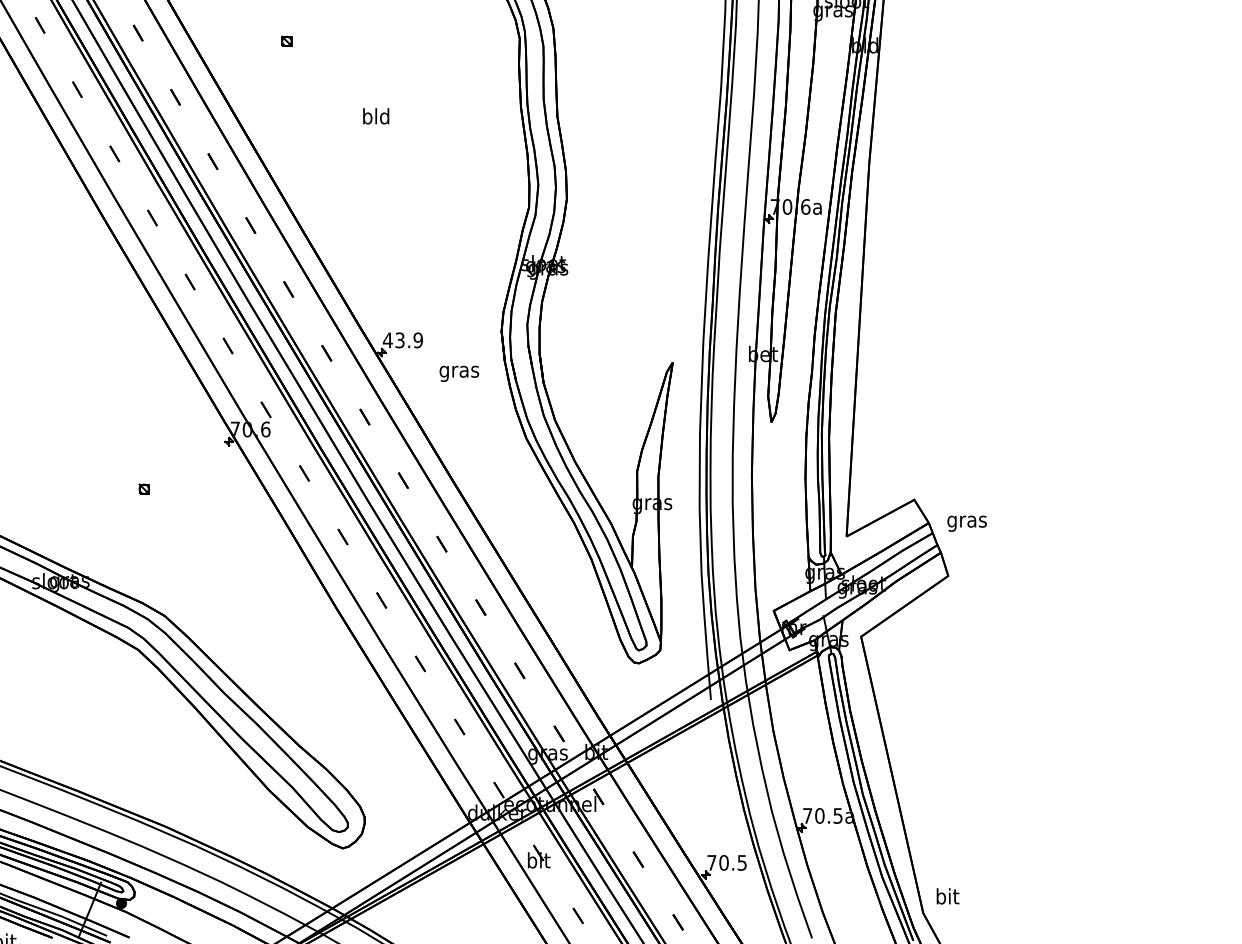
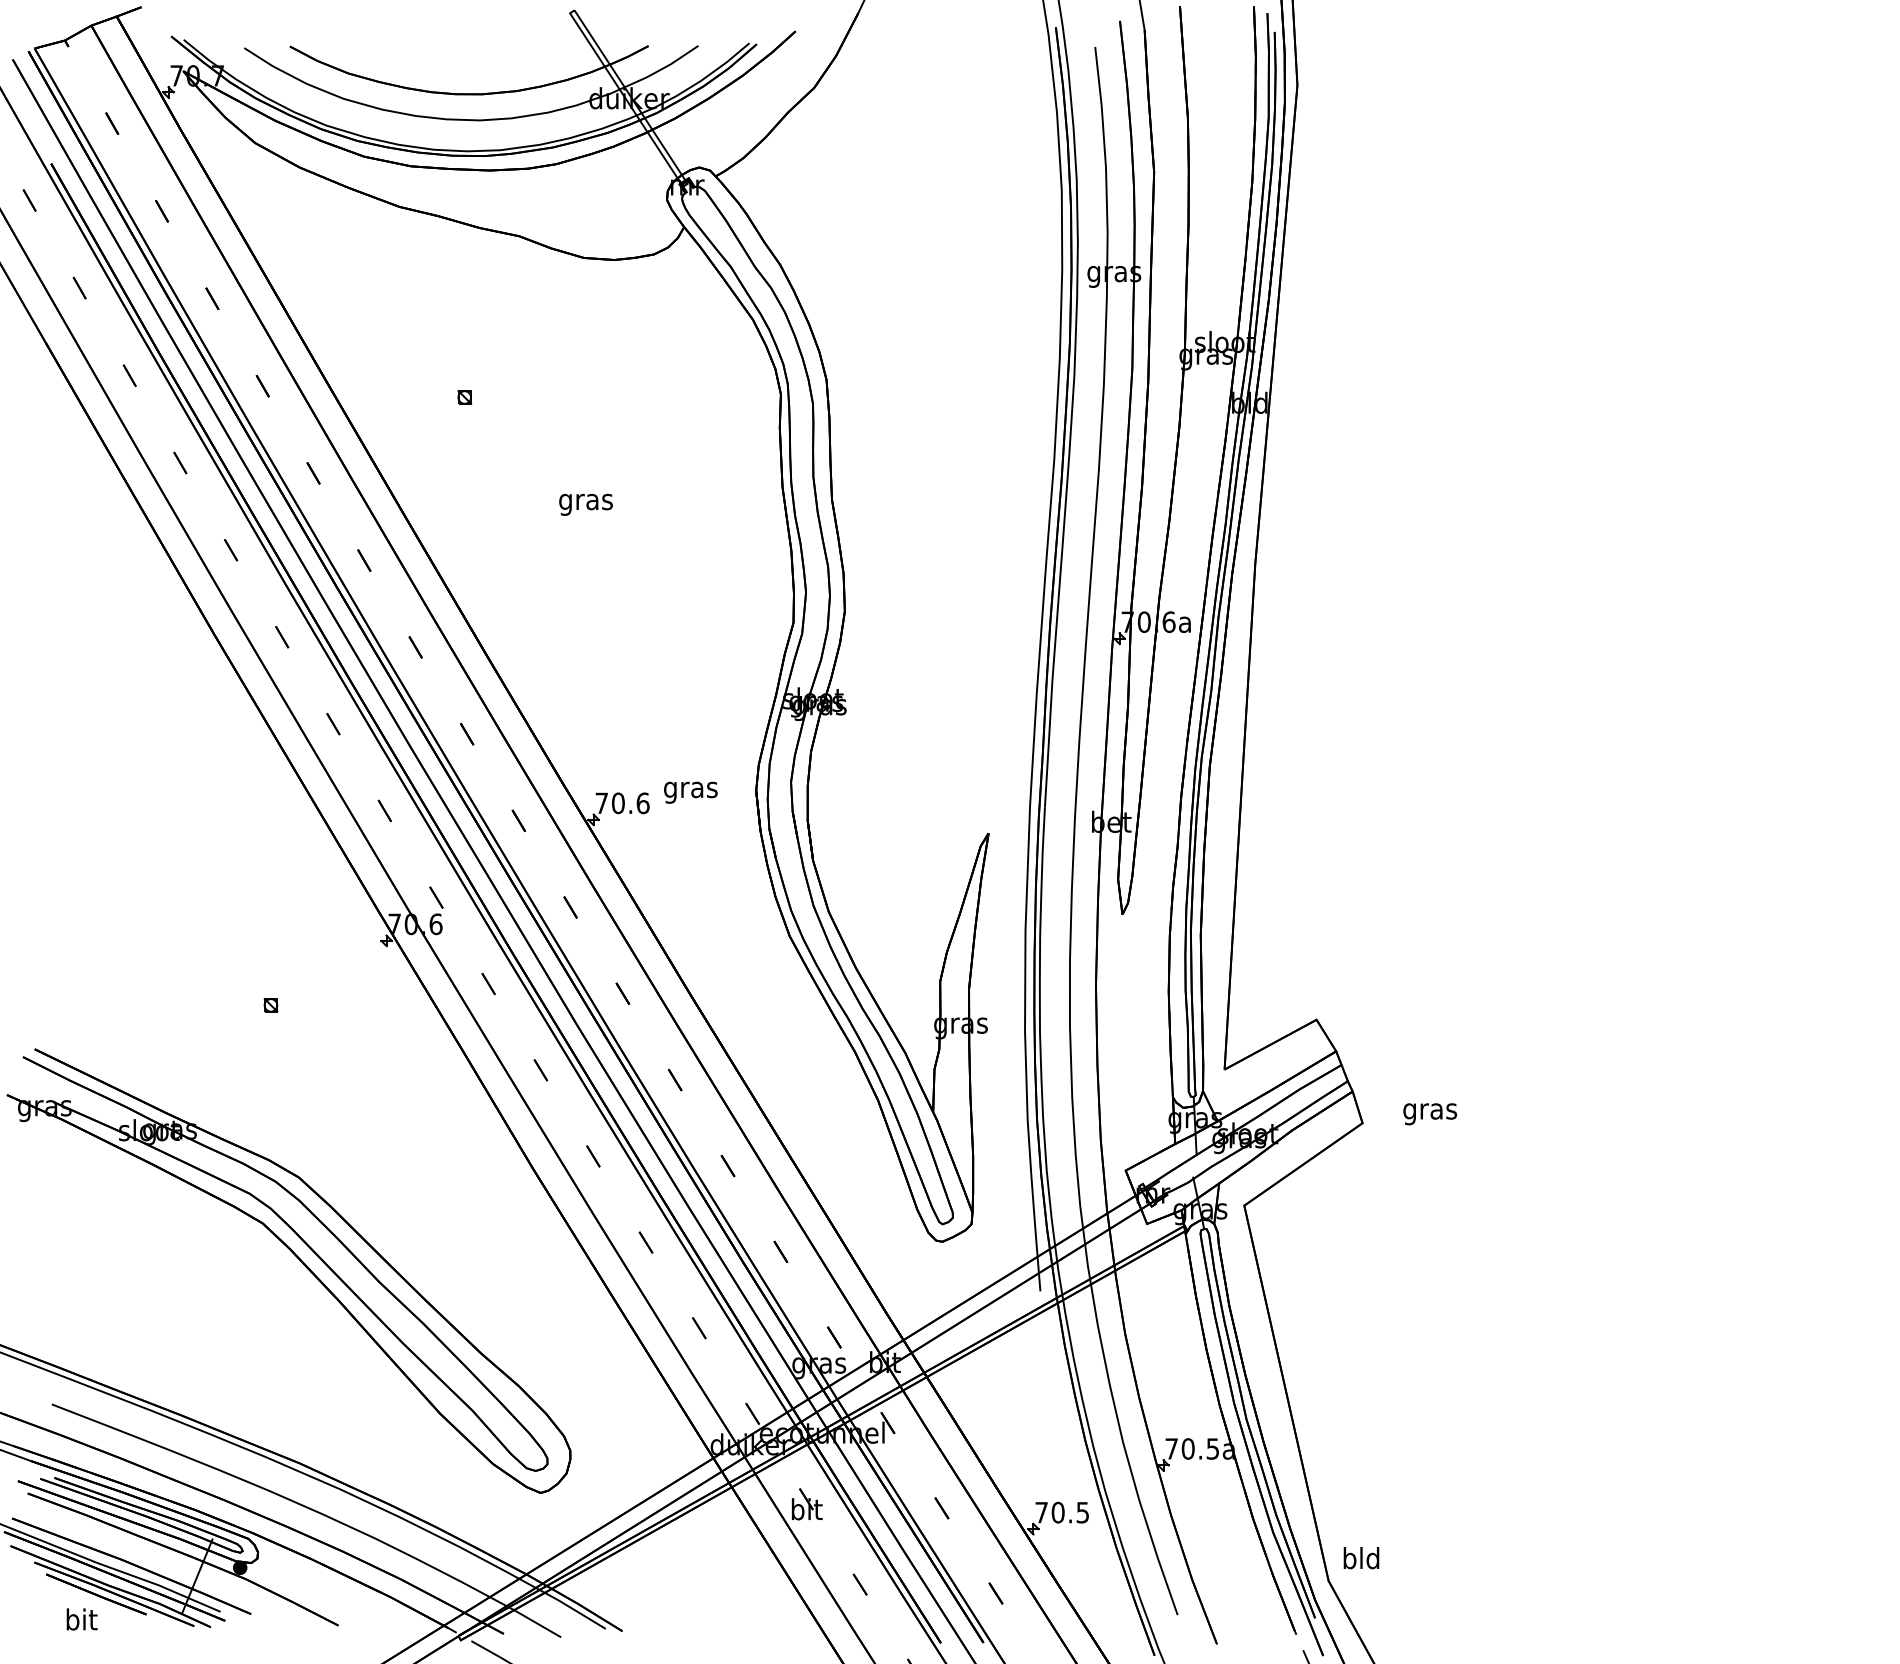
text: (375, 118) -> (585, 501), bld -> gras
text: (403, 340) -> (622, 803), 43.9 -> 70.6
text: (459, 373) -> (690, 792), moved
text: (966, 523) -> (1429, 1114), moved
text: (947, 896) -> (1361, 1558), bit -> bld

